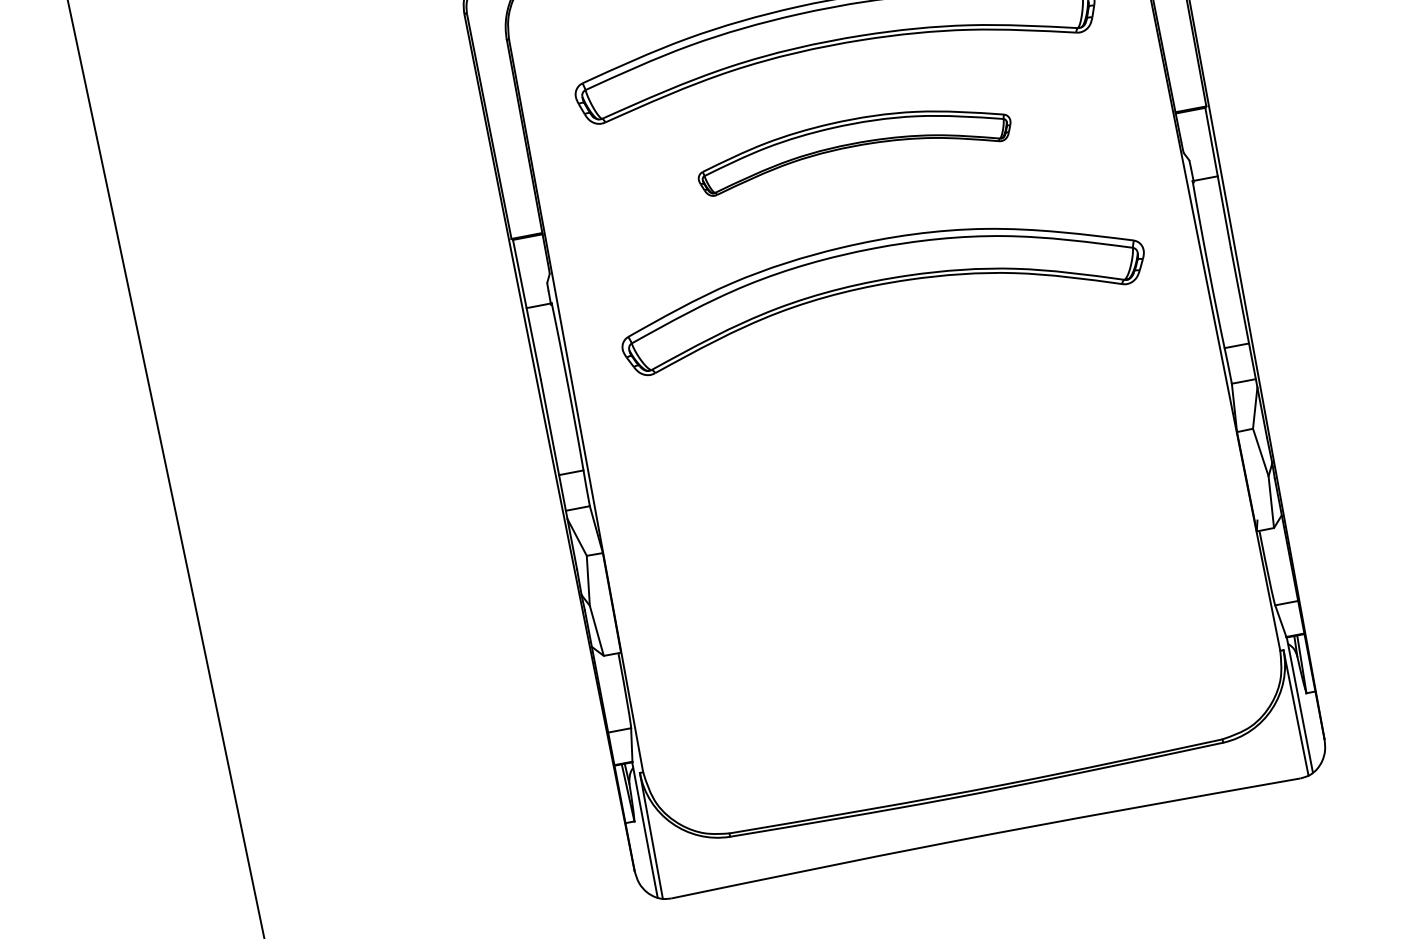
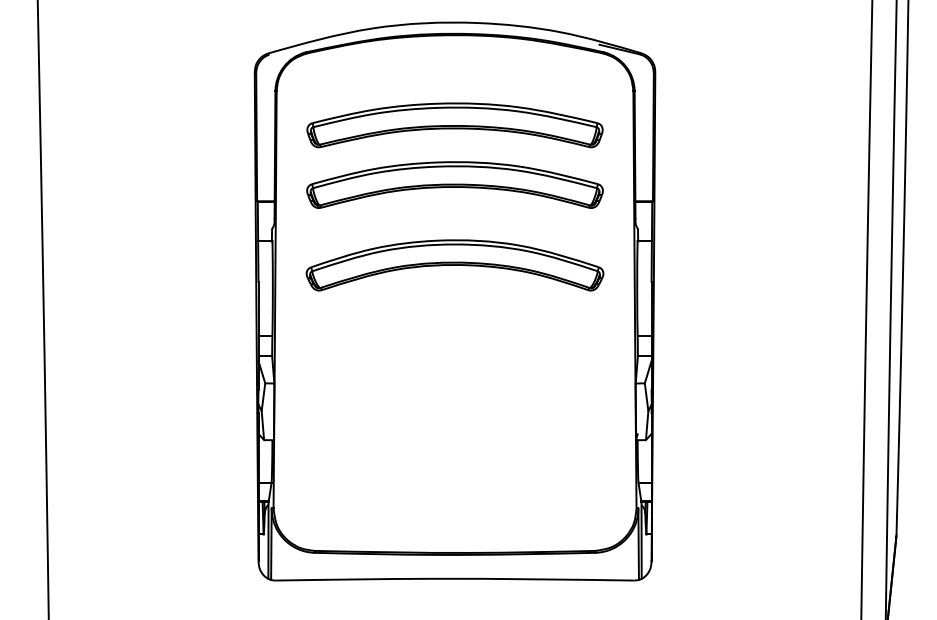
part: (852, 143) -> (454, 184), size x1.67

